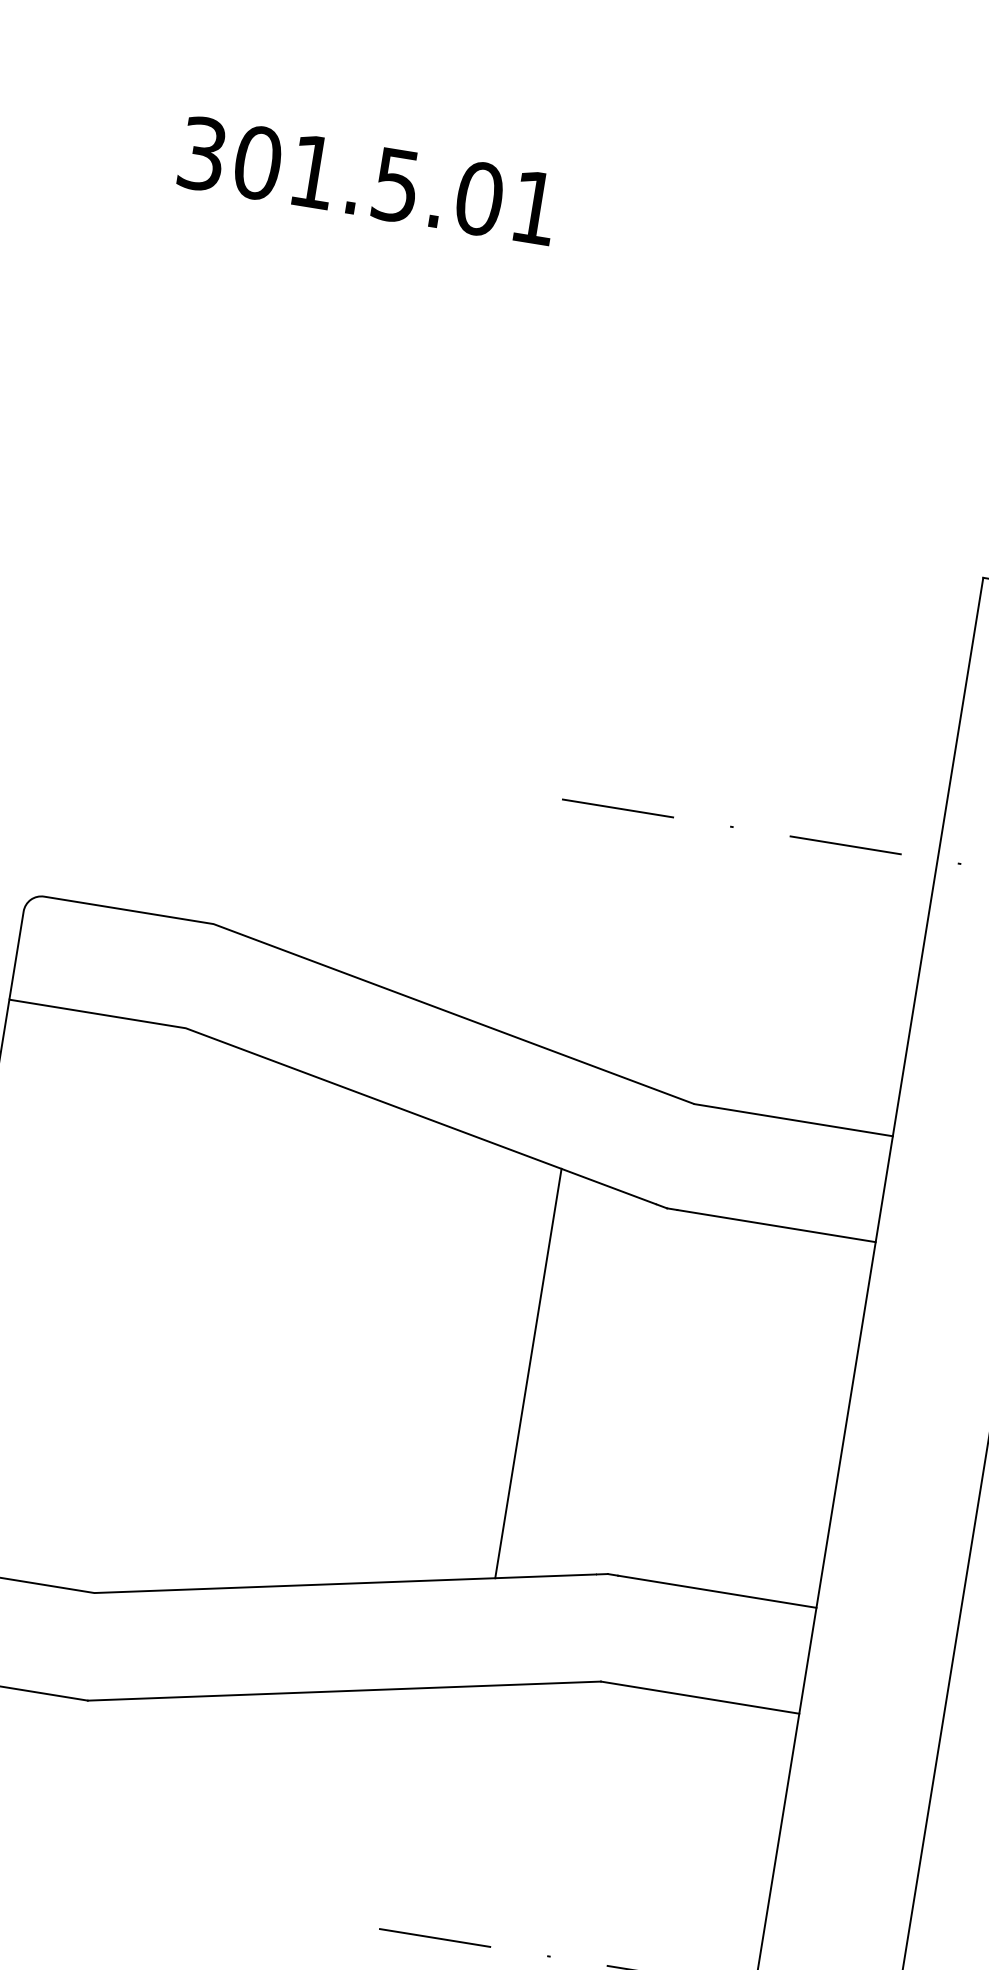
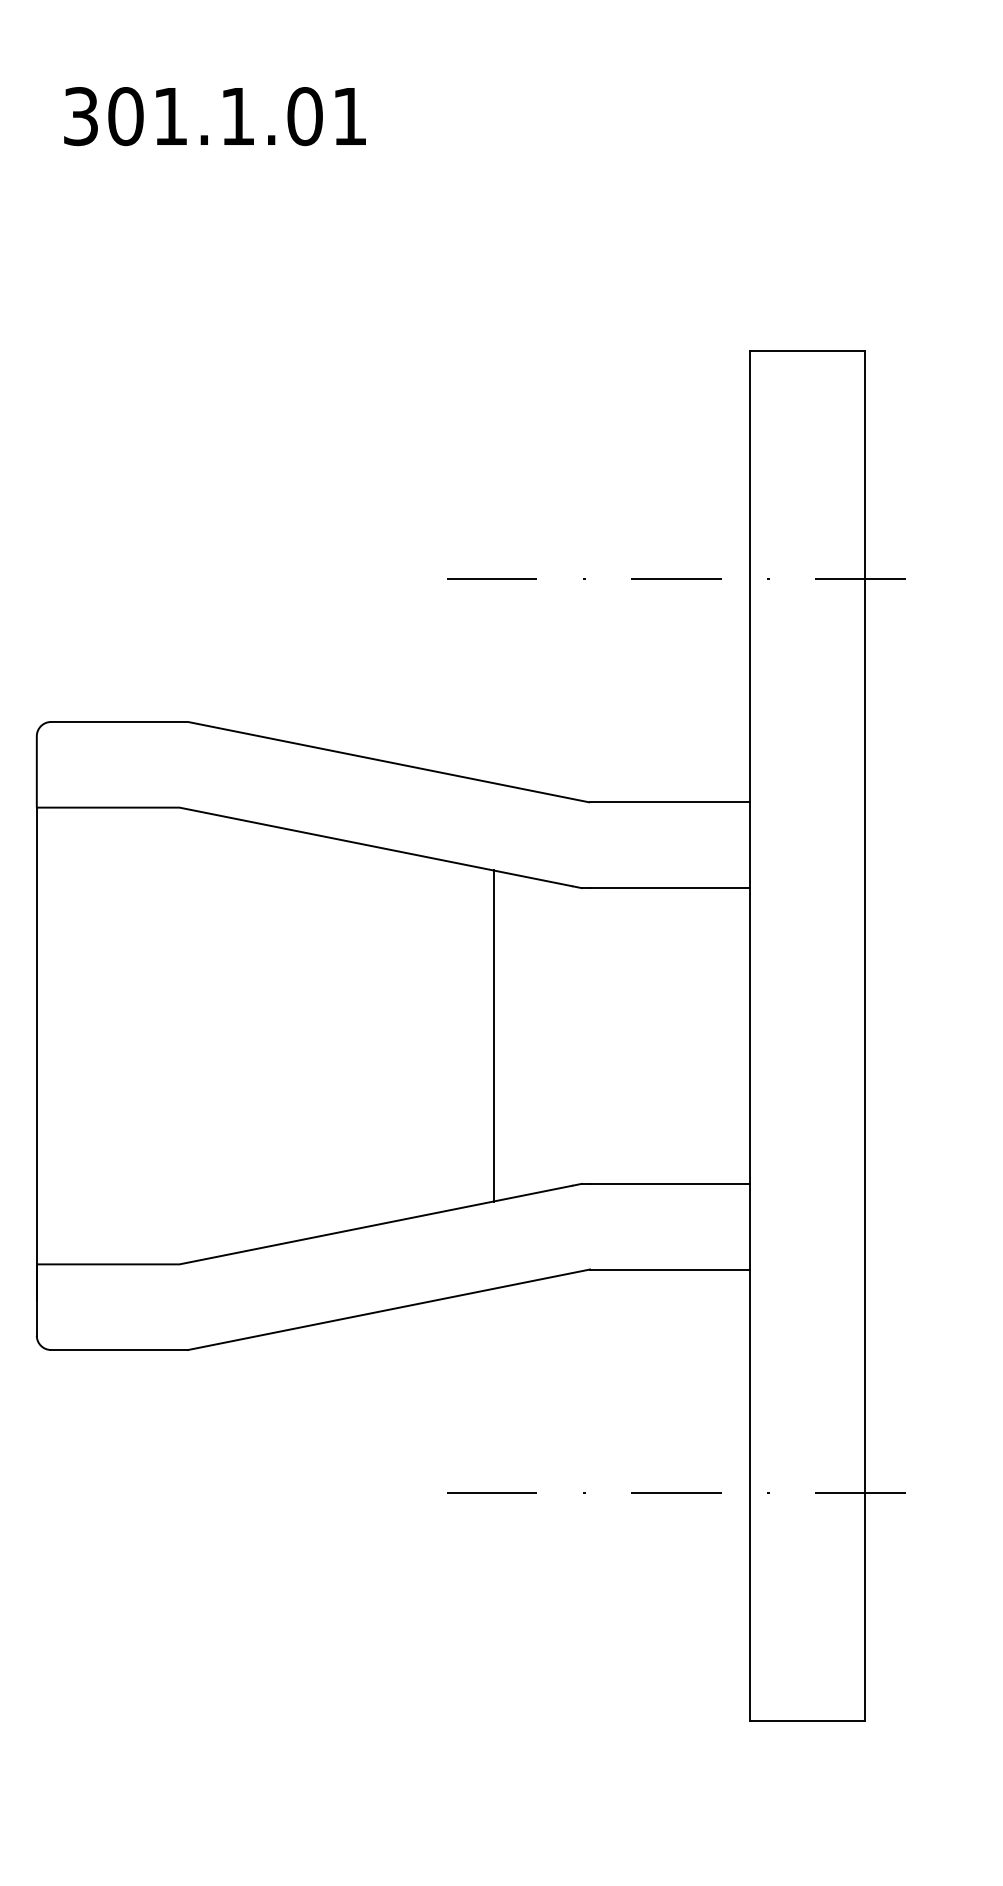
text: (395, 186) -> (237, 117), 301.5.01 -> 301.1.01

